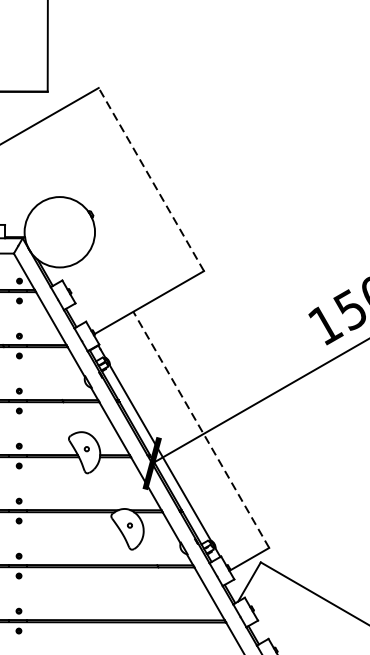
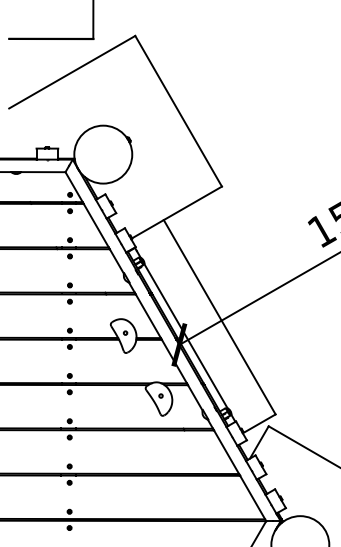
line: (151, 179) -> (178, 111), dashed -> solid
line: (201, 428) -> (219, 316), dashed -> solid

